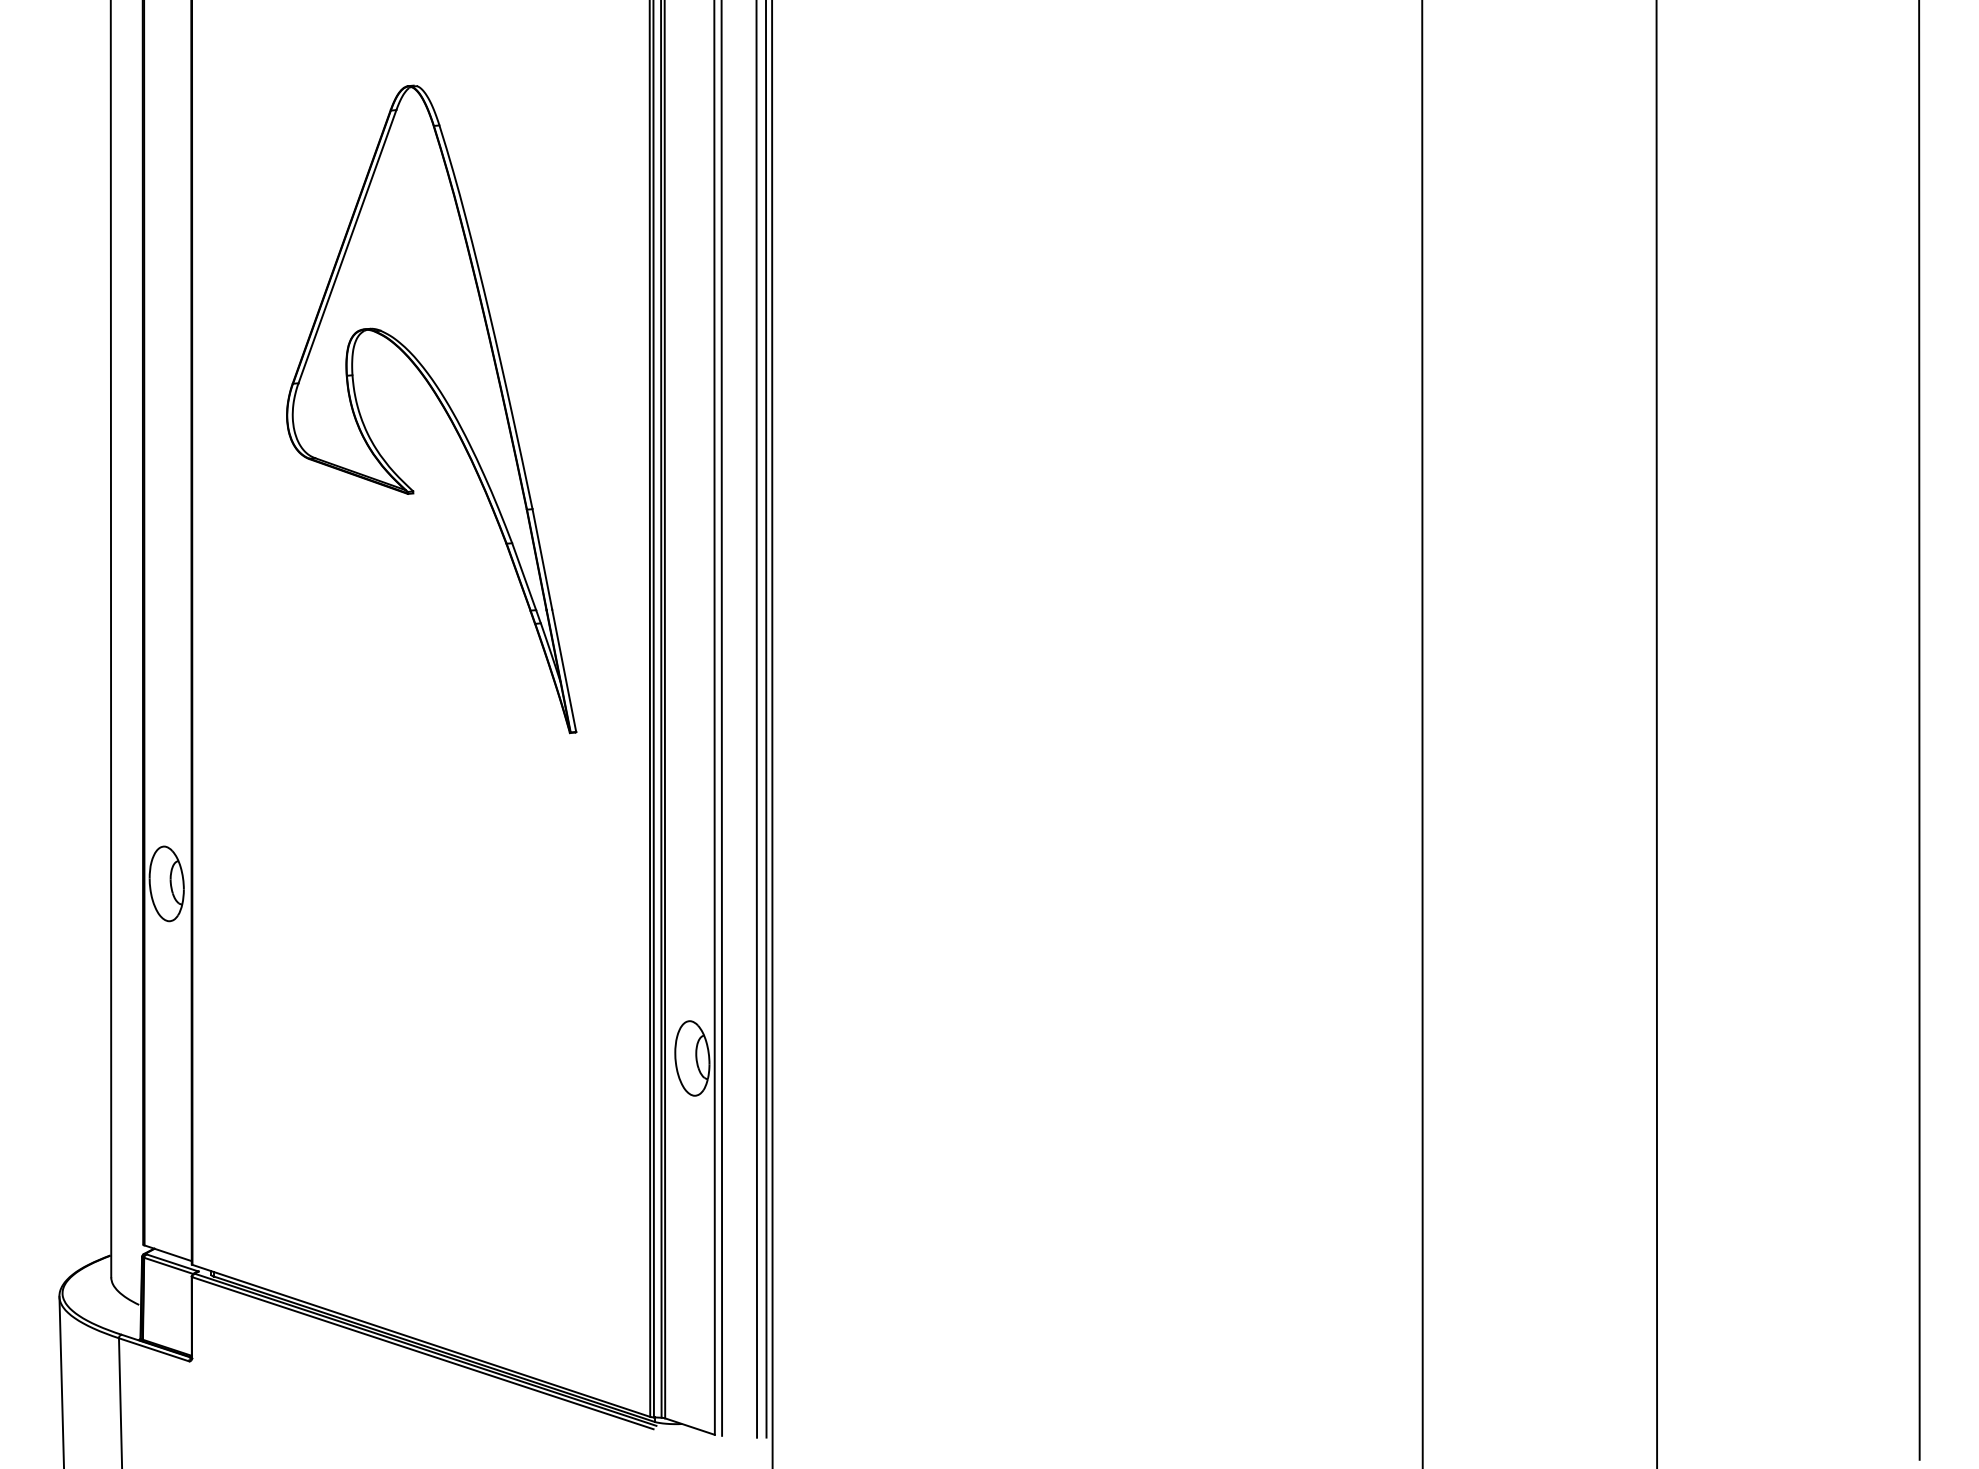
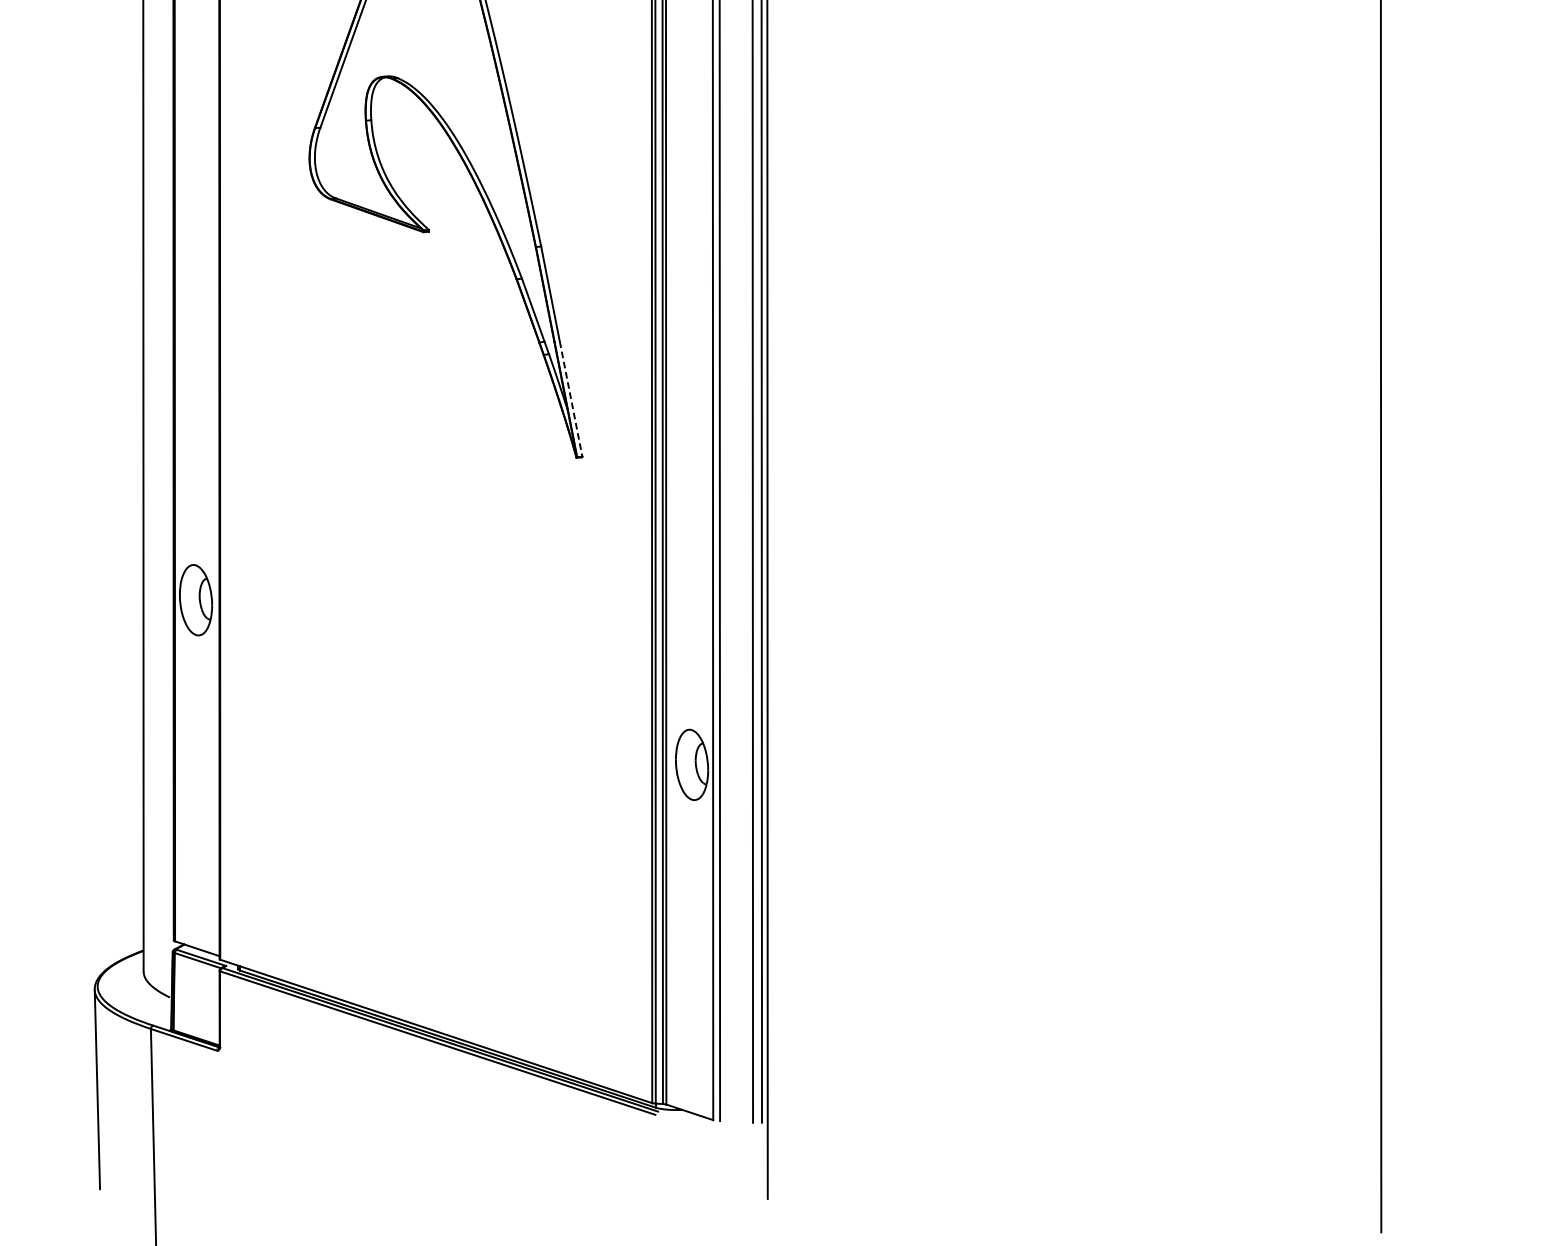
line: (564, 671) -> (571, 399), solid -> dashed

